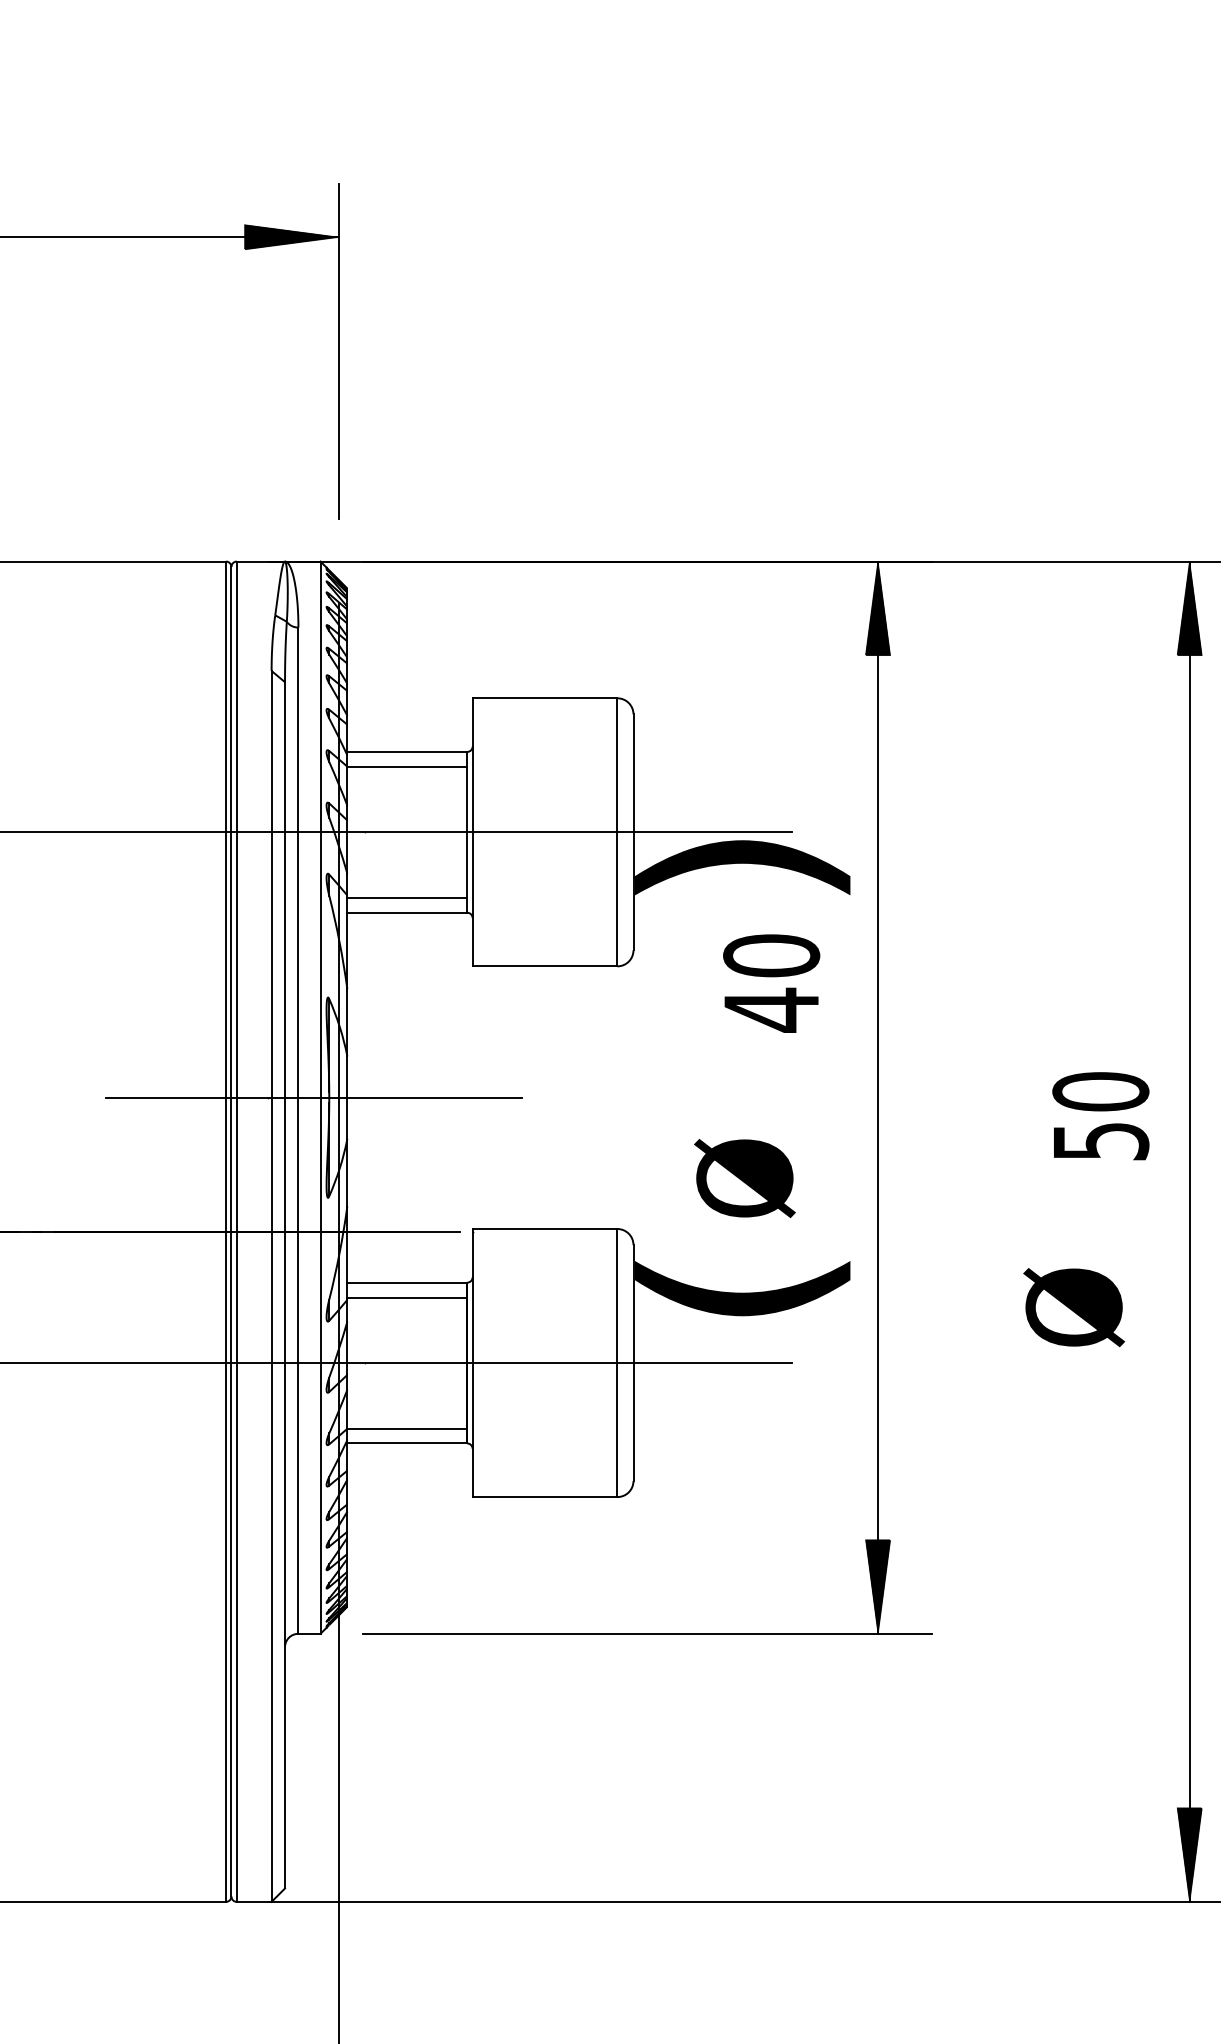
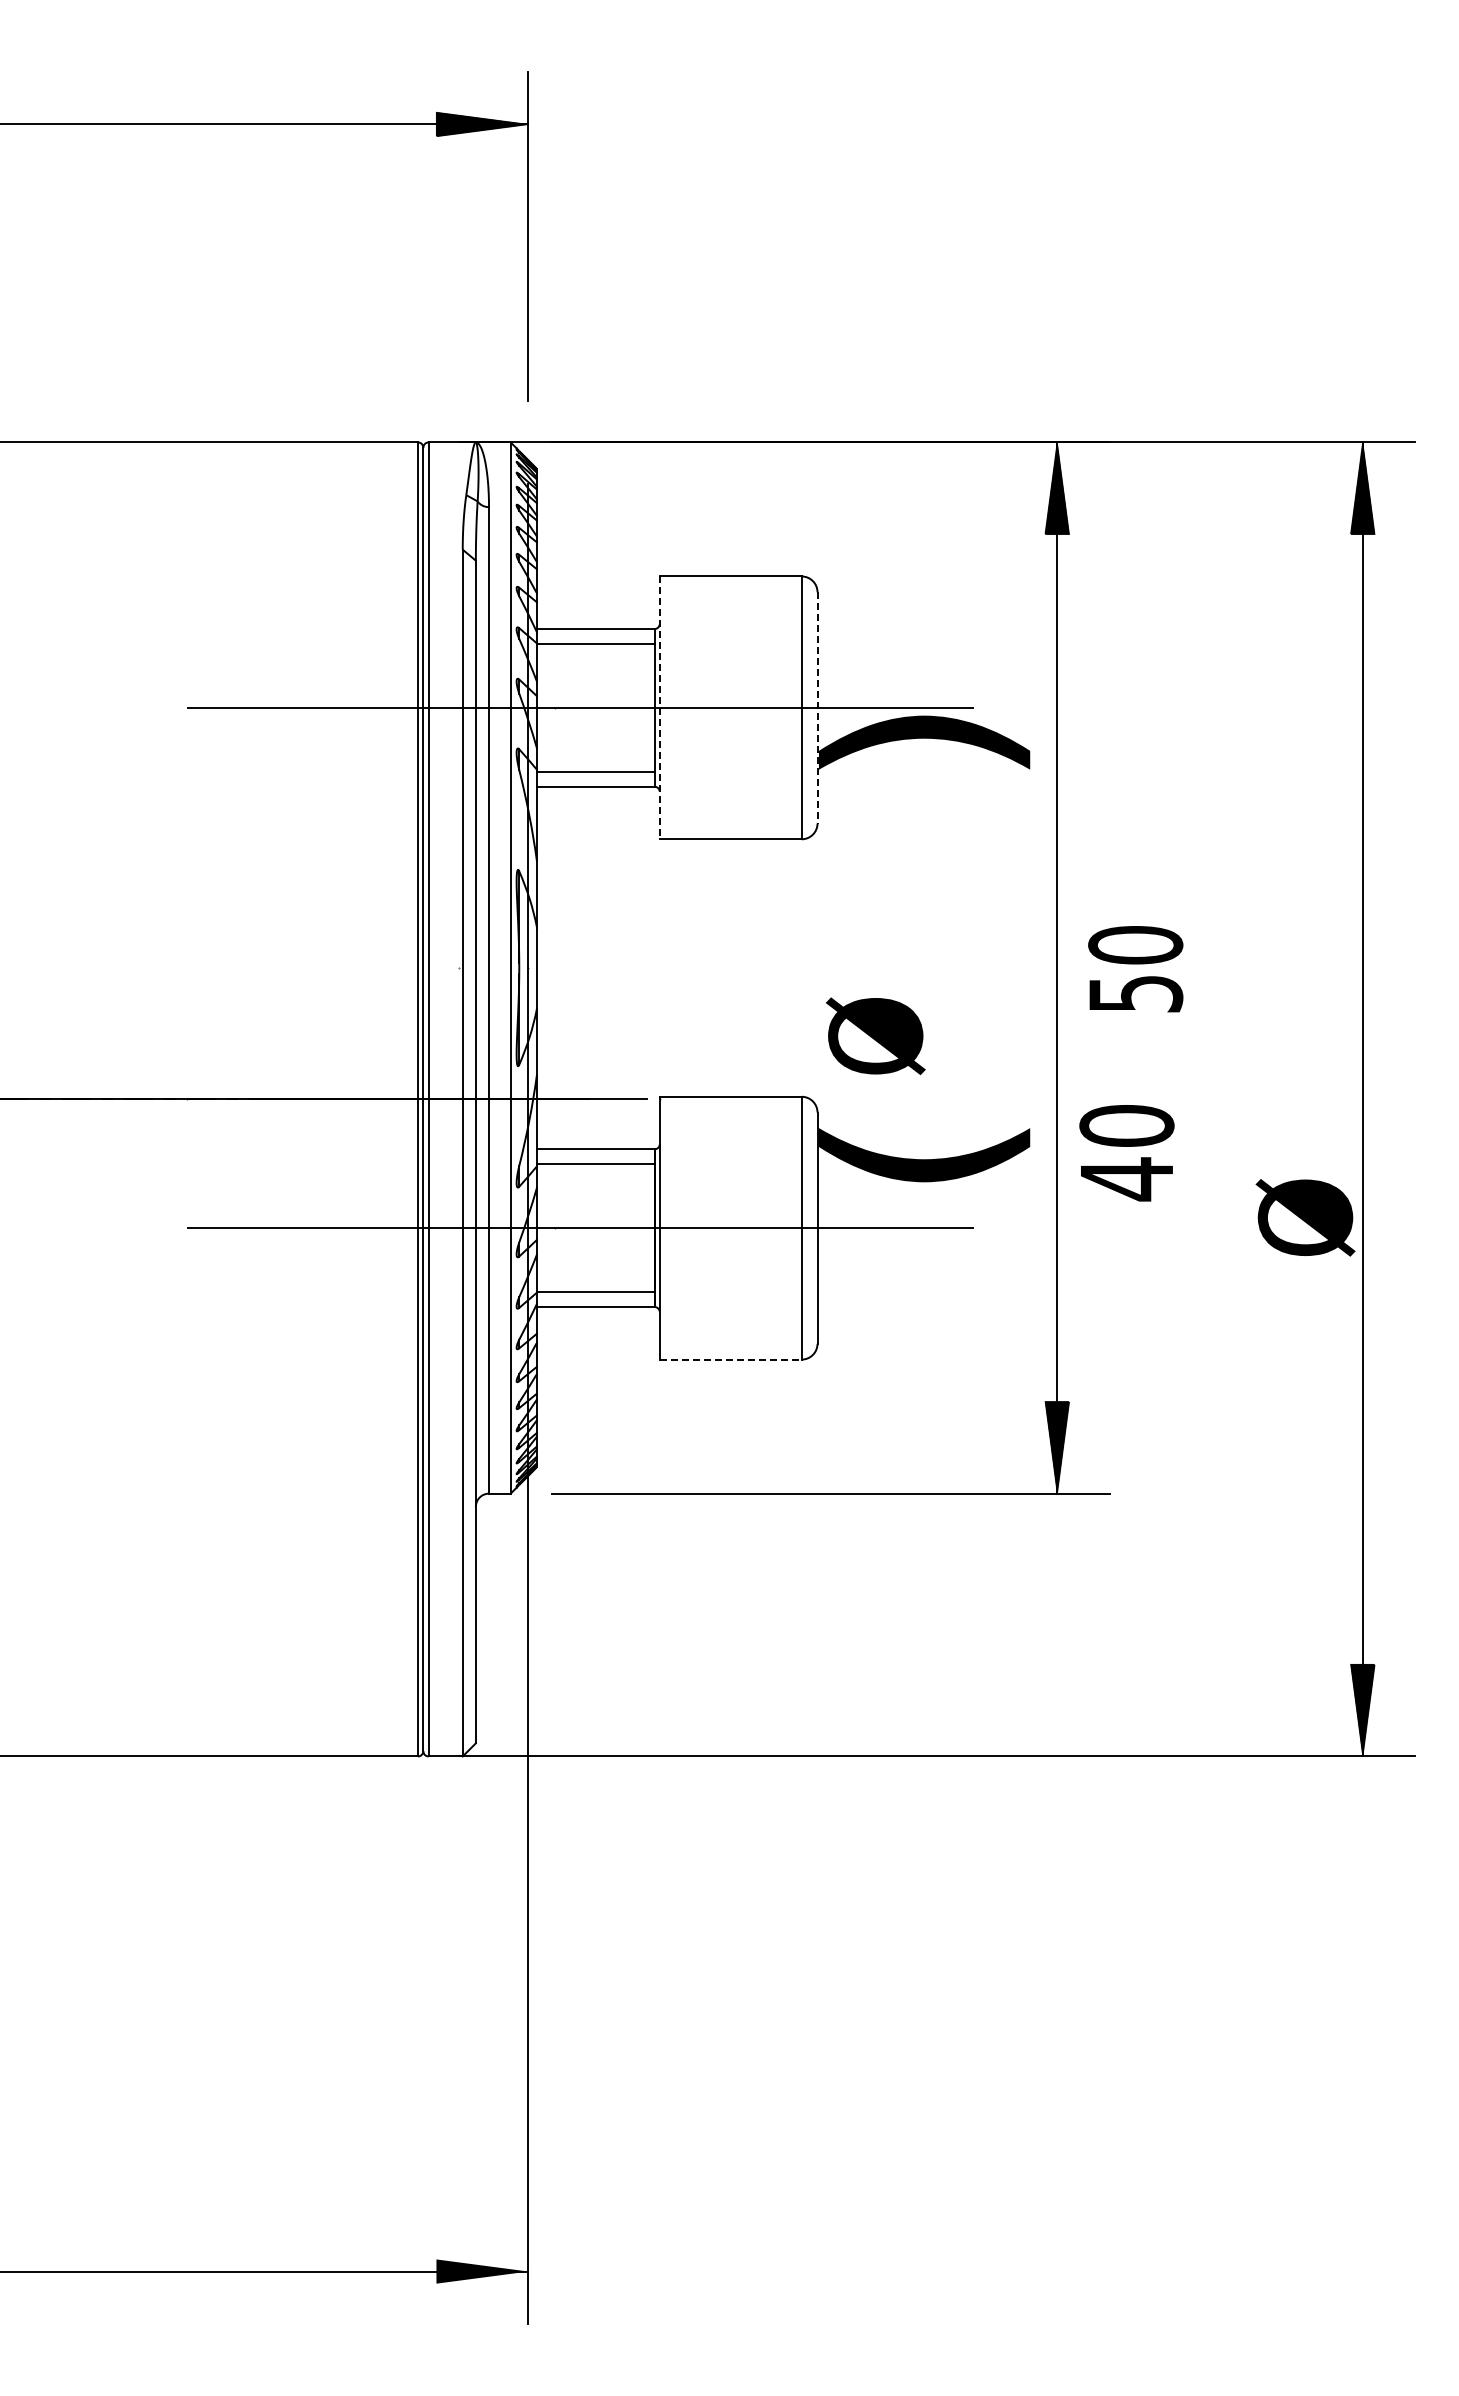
line: (633, 831) -> (817, 707), solid -> dashed
line: (472, 832) -> (659, 708), solid -> dashed
text: (771, 983) -> (1126, 1153), moved
line: (313, 1098) -> (503, 968), removed
text: (1100, 1116) -> (1135, 969), moved
text: (744, 1177) -> (875, 1035), moved
text: (1074, 1307) -> (1305, 1217), moved
line: (544, 1496) -> (730, 1359), solid -> dashed

